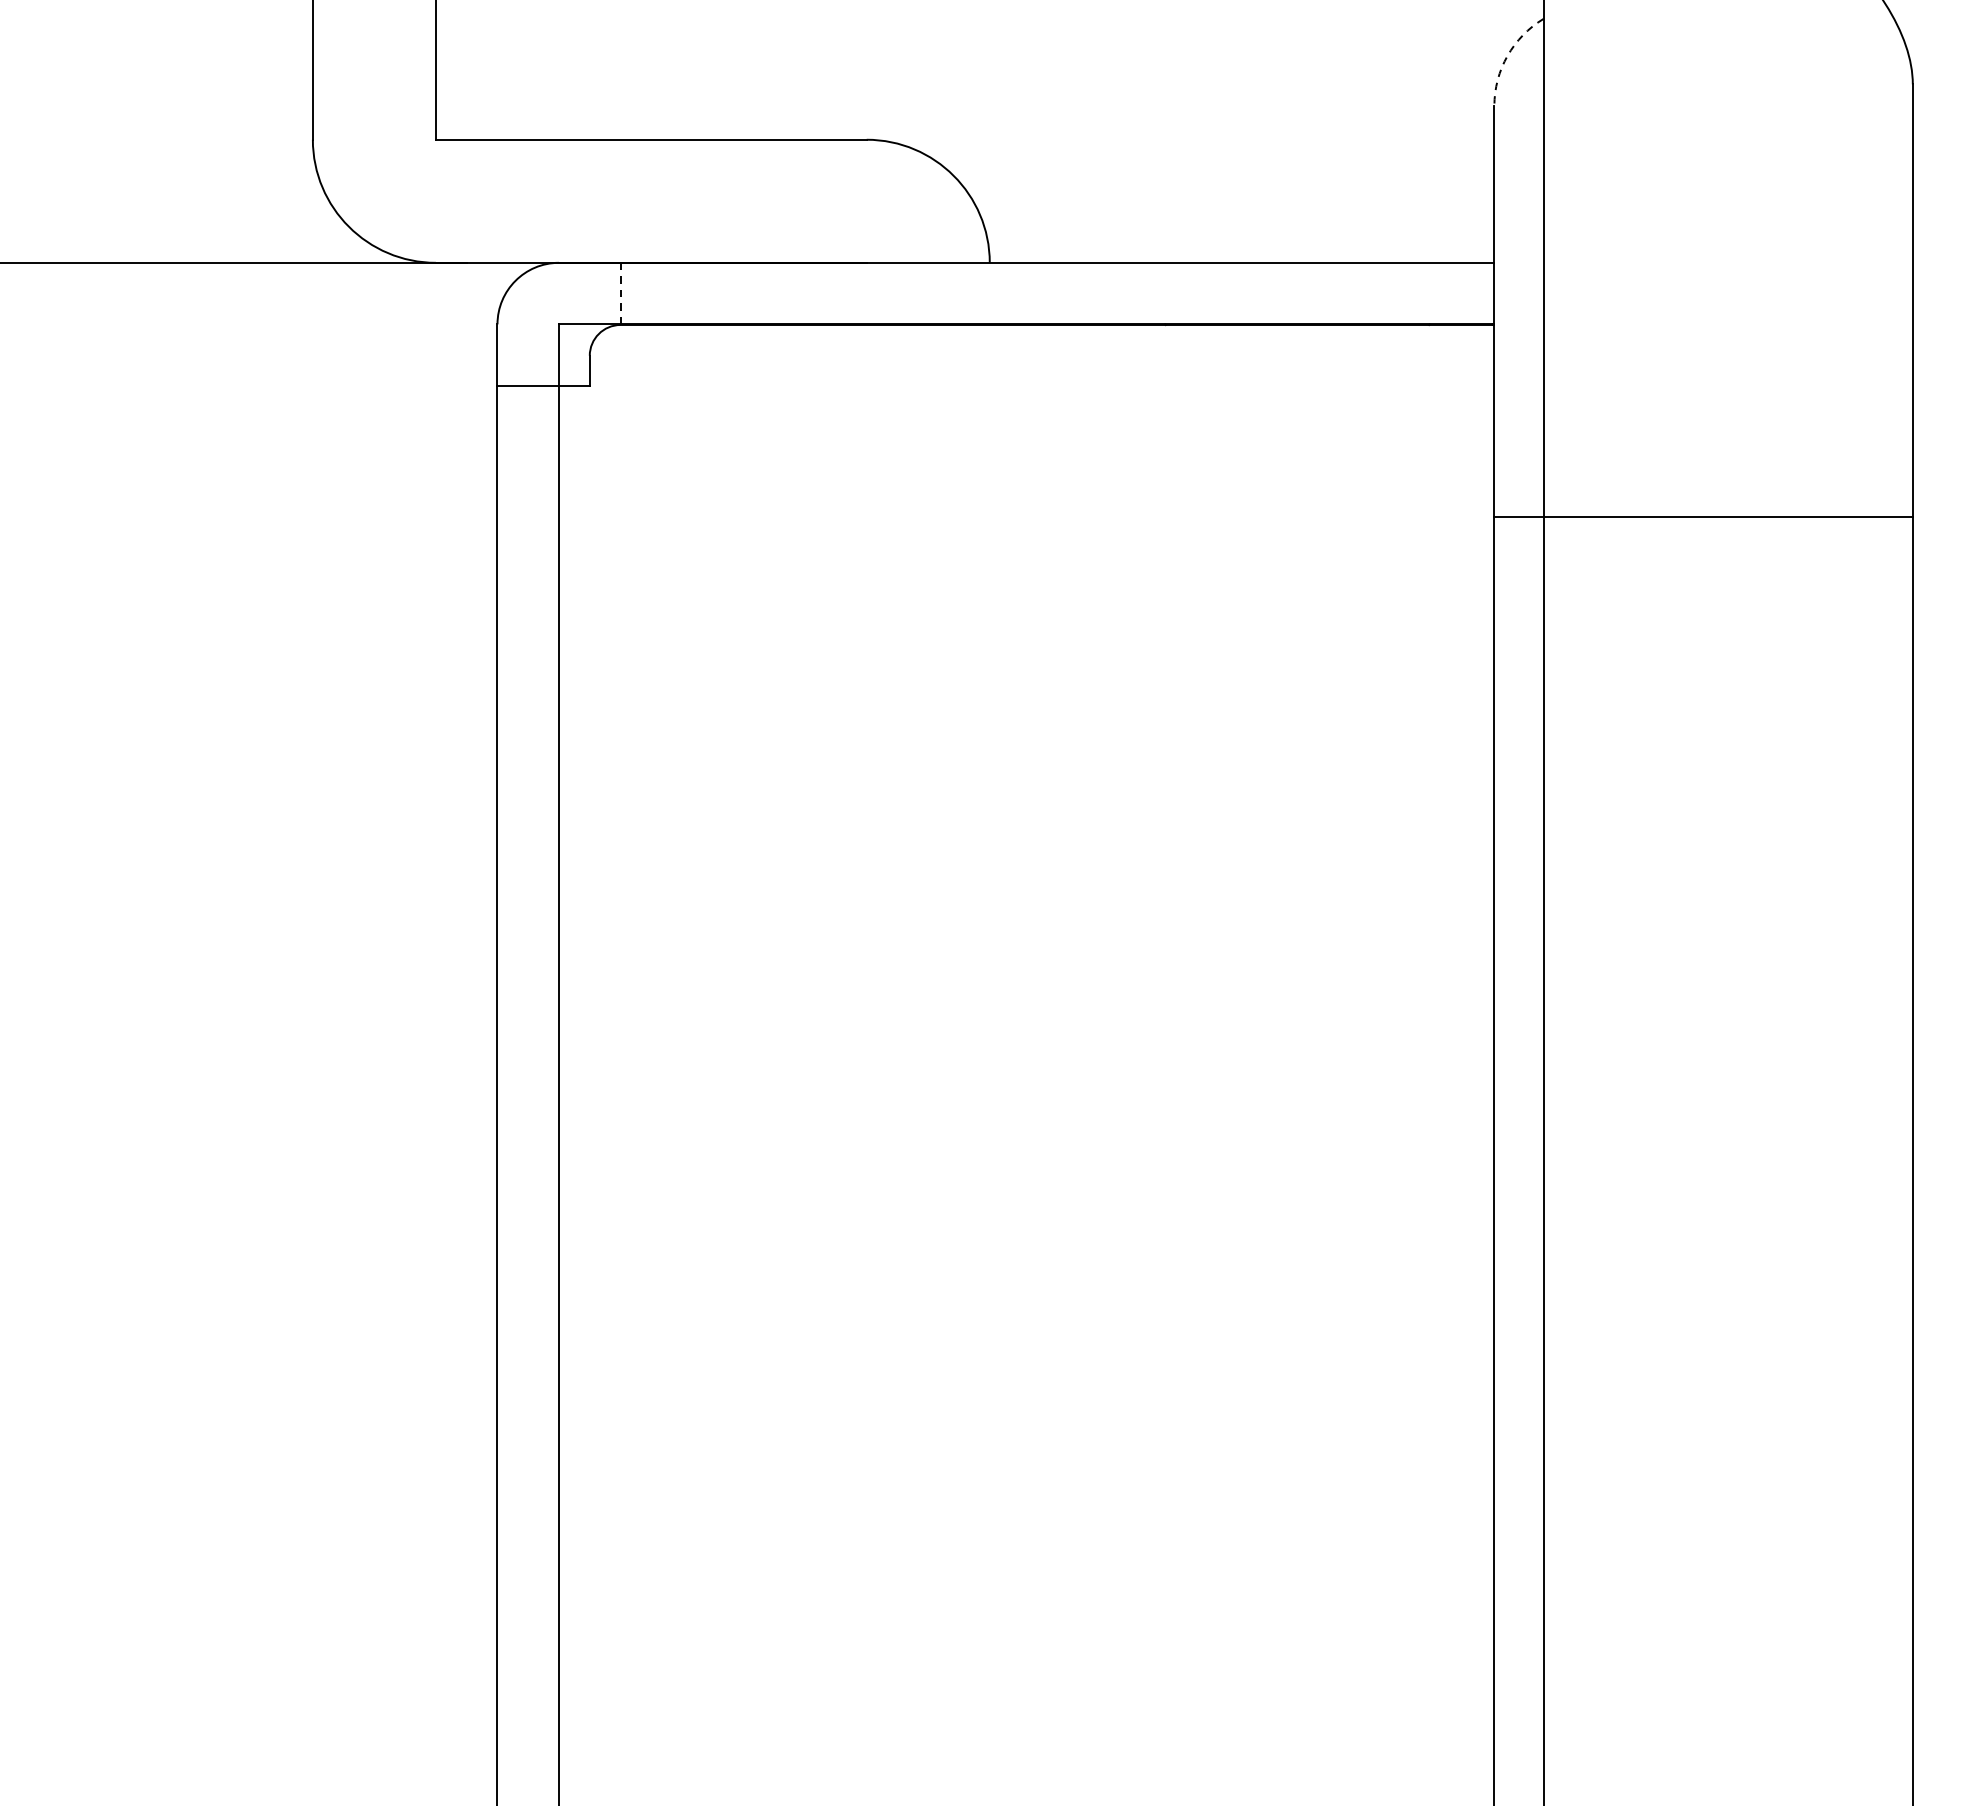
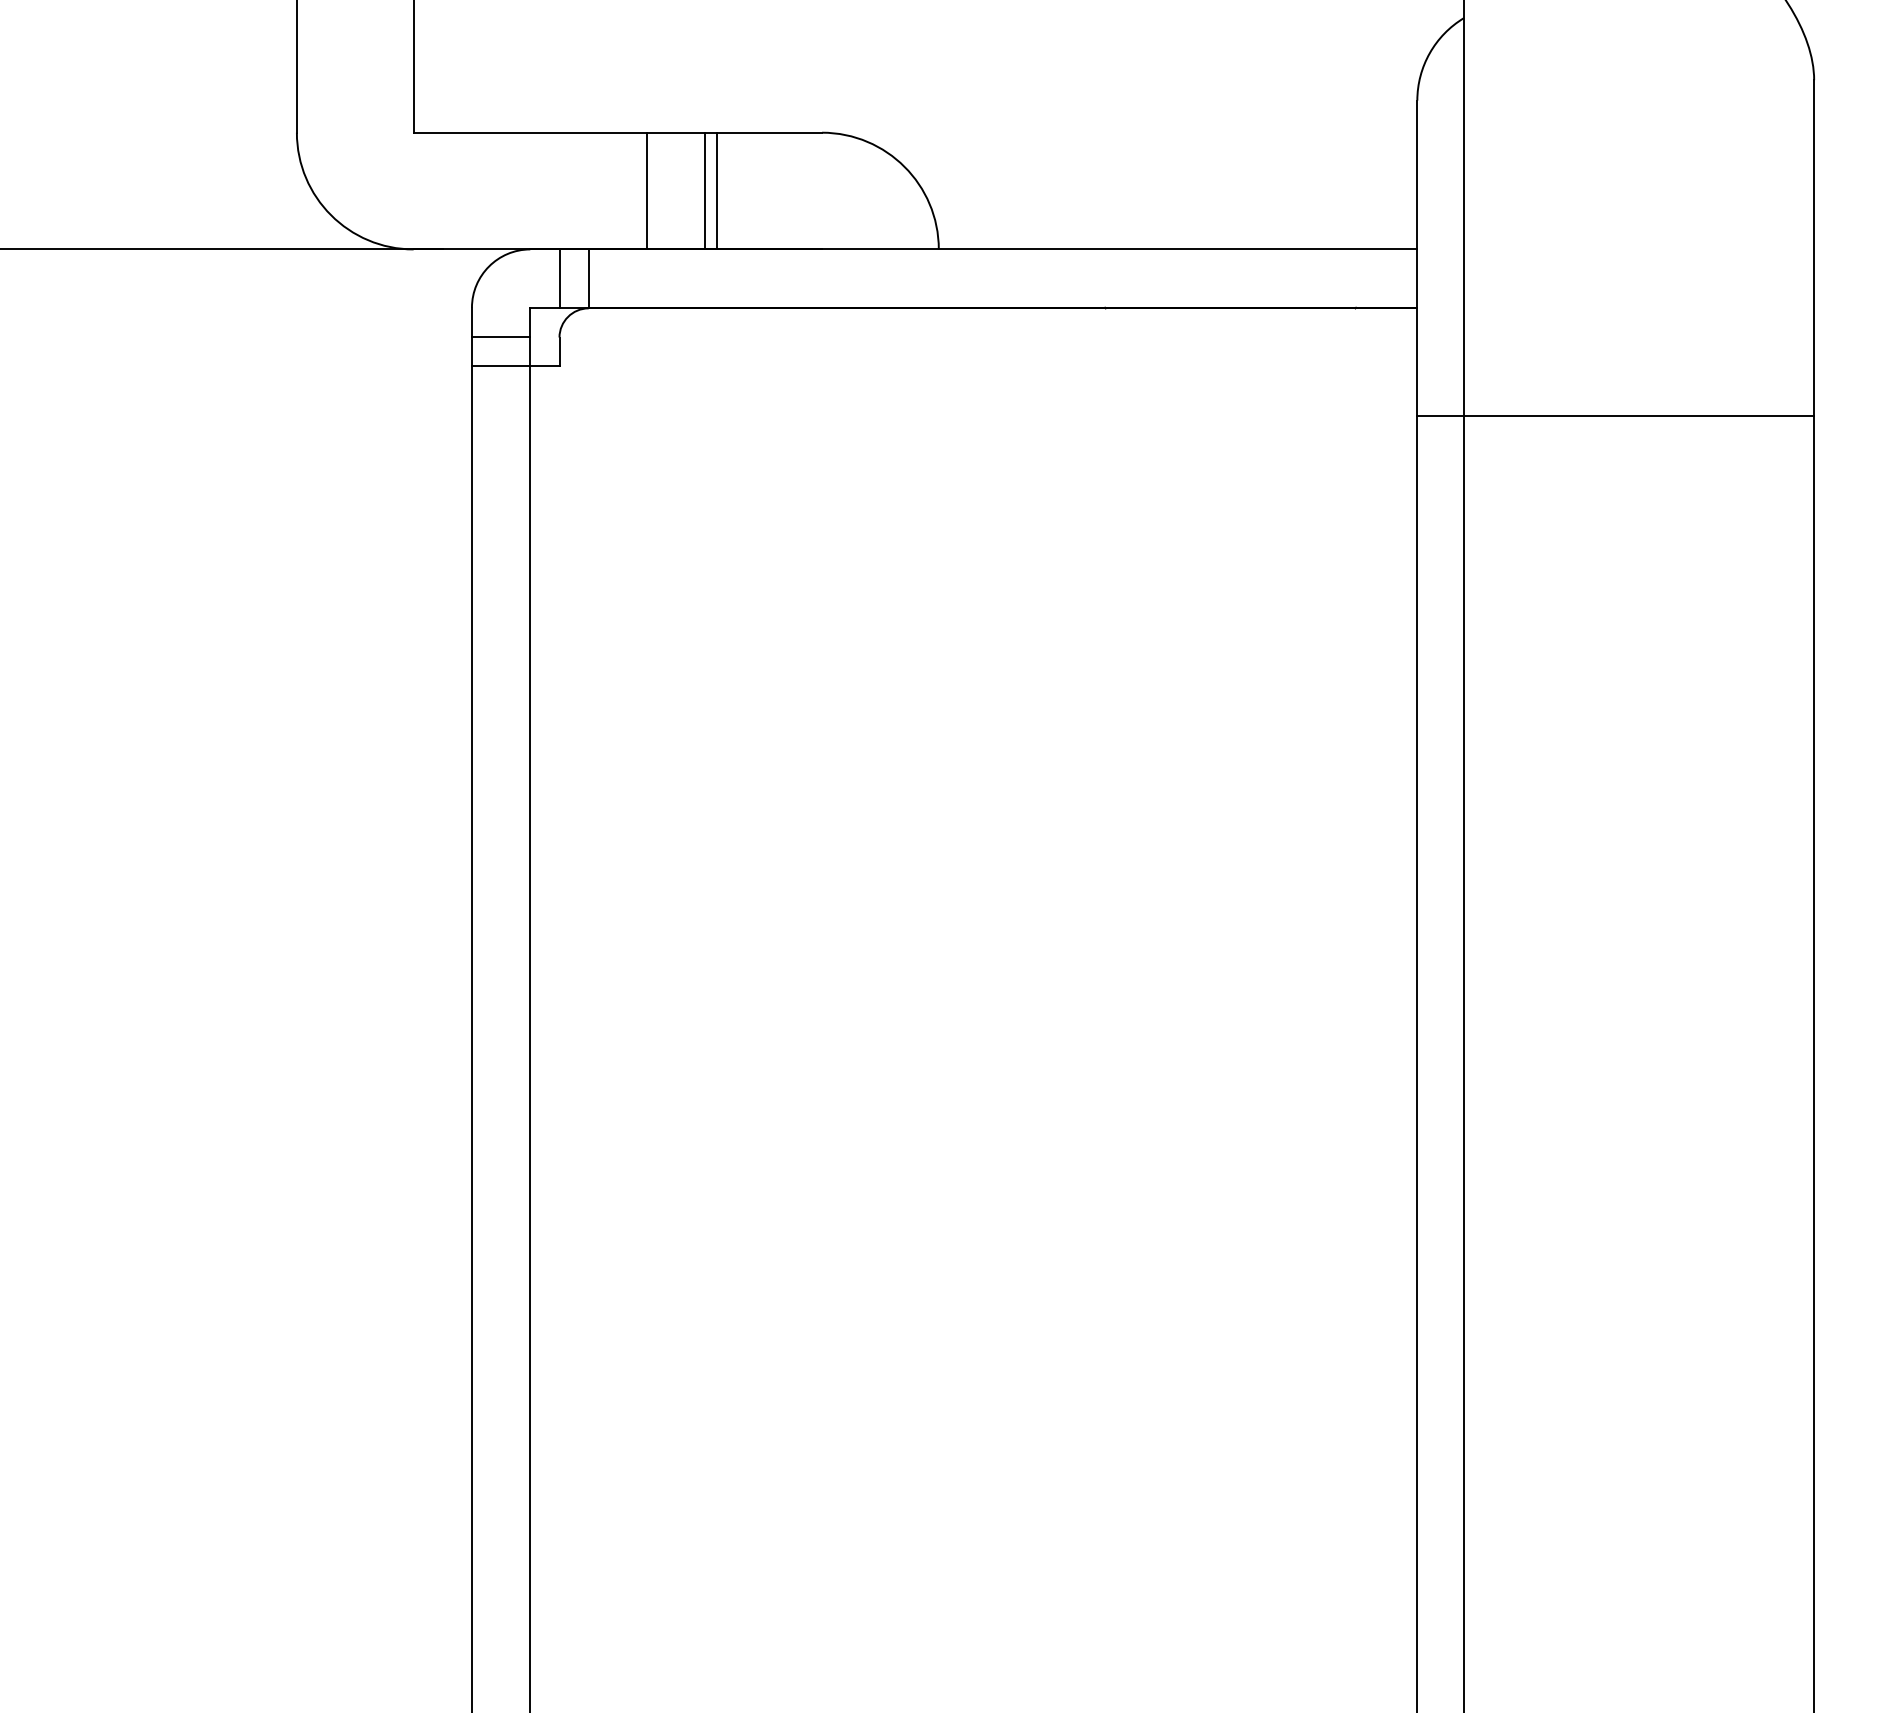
arc: (1507, 56) -> (1429, 53), dashed -> solid
line: (682, 200) -> (647, 190), added
line: (743, 200) -> (705, 190), added
line: (756, 200) -> (717, 190), added
line: (589, 293) -> (559, 278), added
line: (620, 293) -> (588, 278), dashed -> solid
line: (527, 354) -> (500, 336), added
line: (1703, 517) -> (1615, 415), moved

